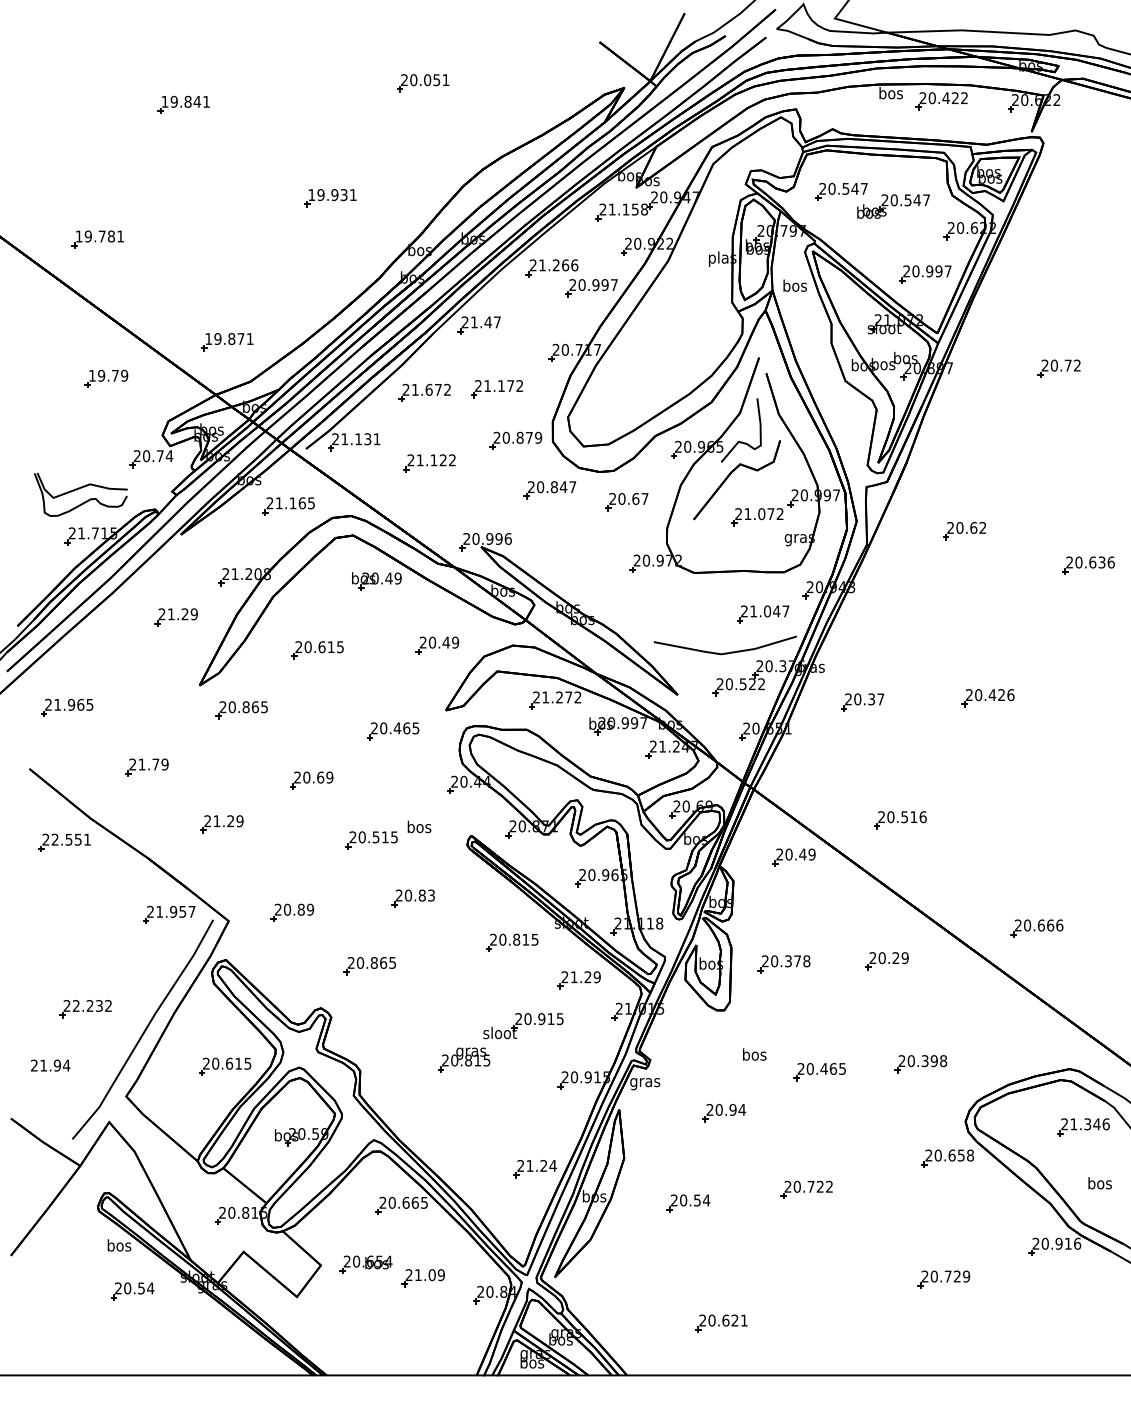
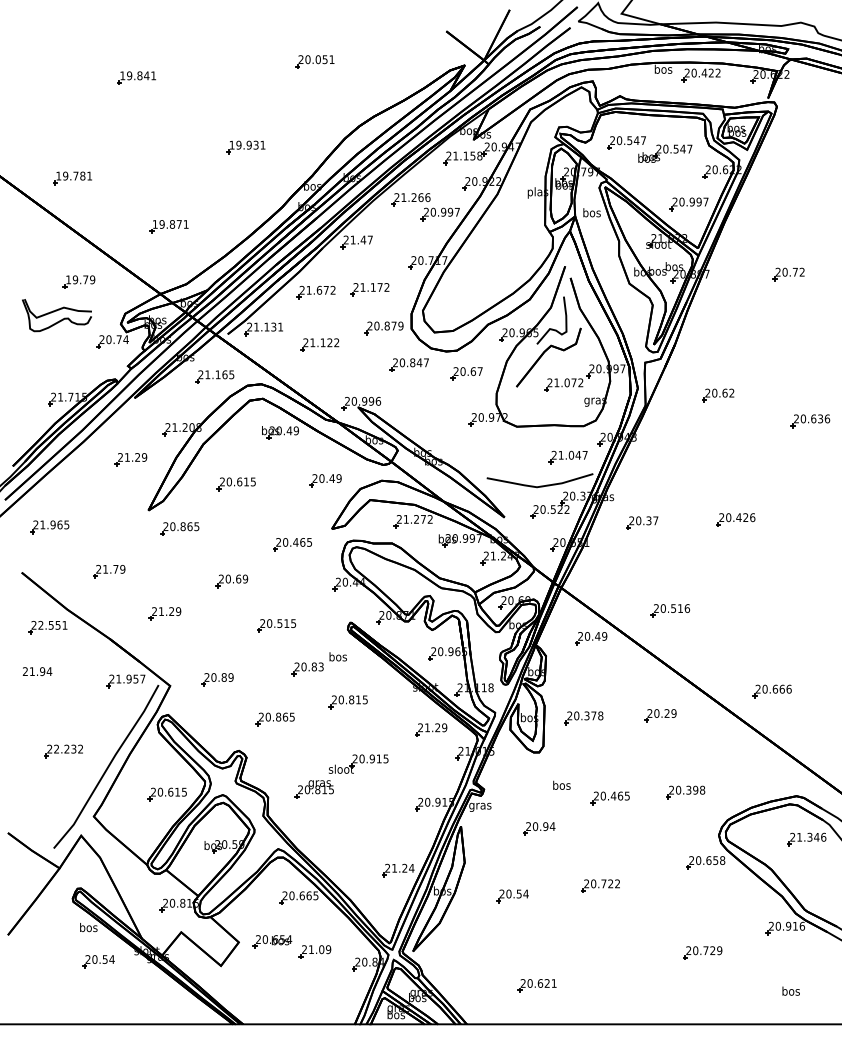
part: (226, 341) -> (168, 226), moved
part: (80, 494) -> (56, 315), moved
text: (418, 826) -> (337, 656), moved
part: (511, 943) -> (347, 702), moved
part: (500, 1042) -> (341, 776), moved
text: (50, 1065) -> (37, 671), moved
text: (1099, 1182) -> (790, 990), moved

